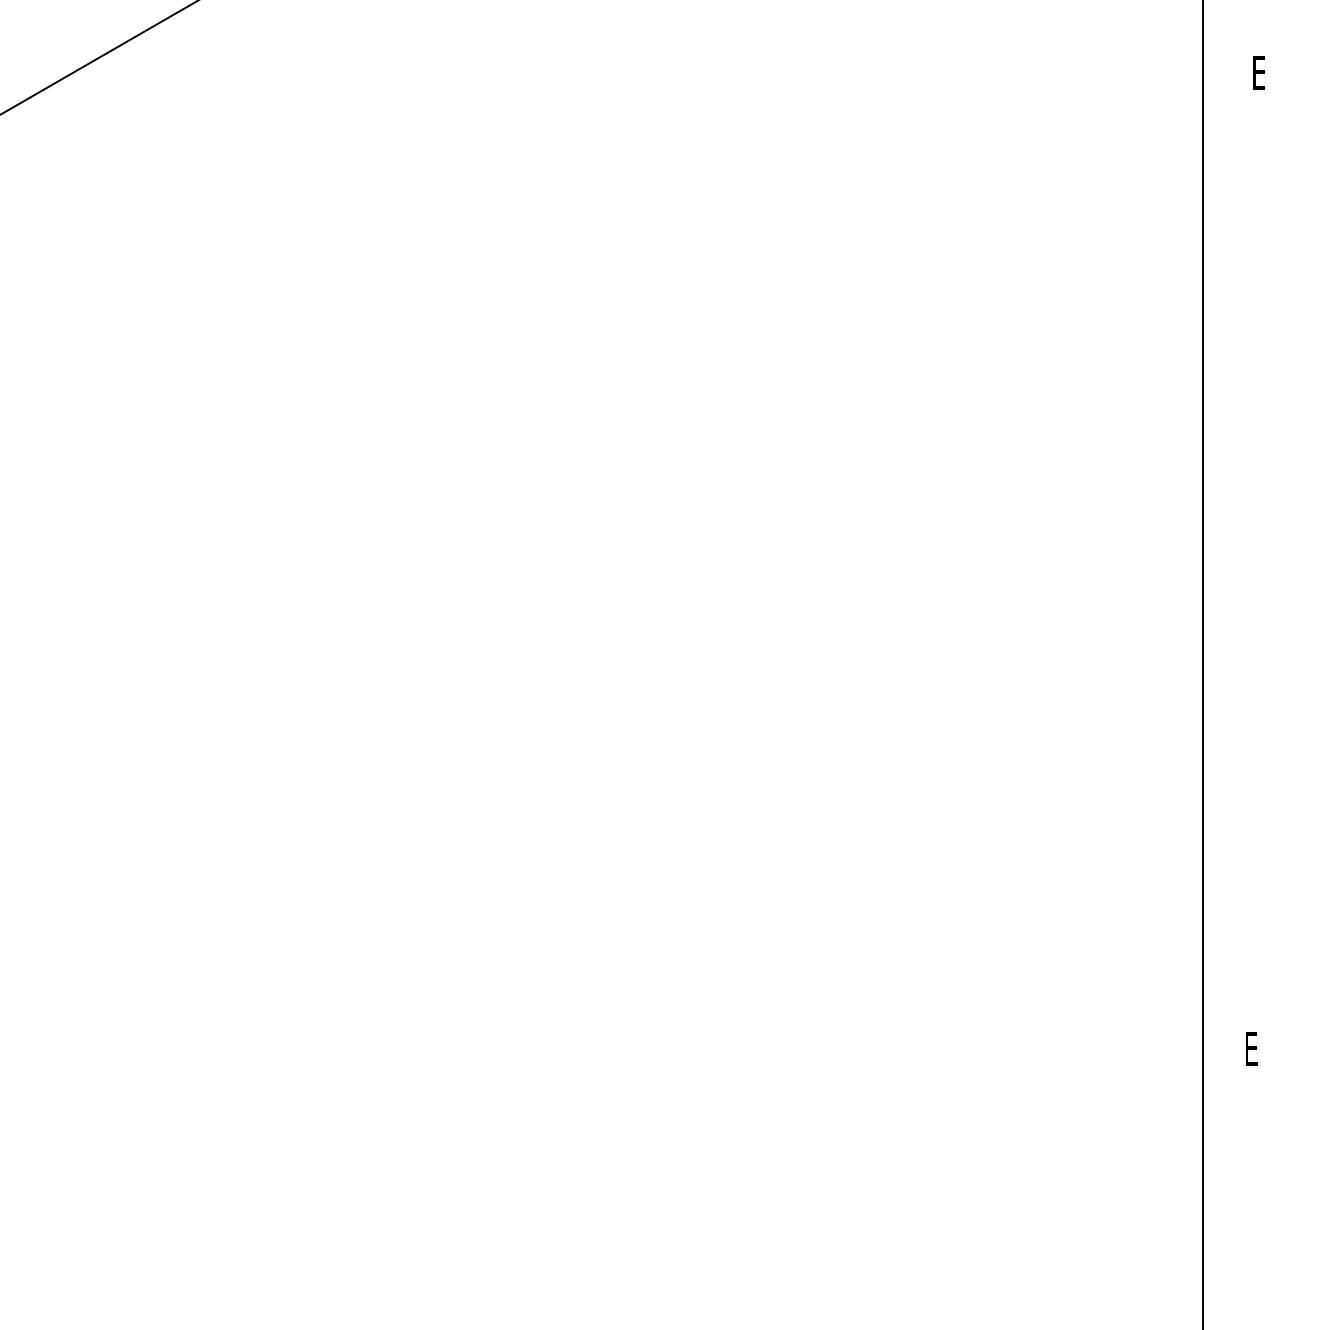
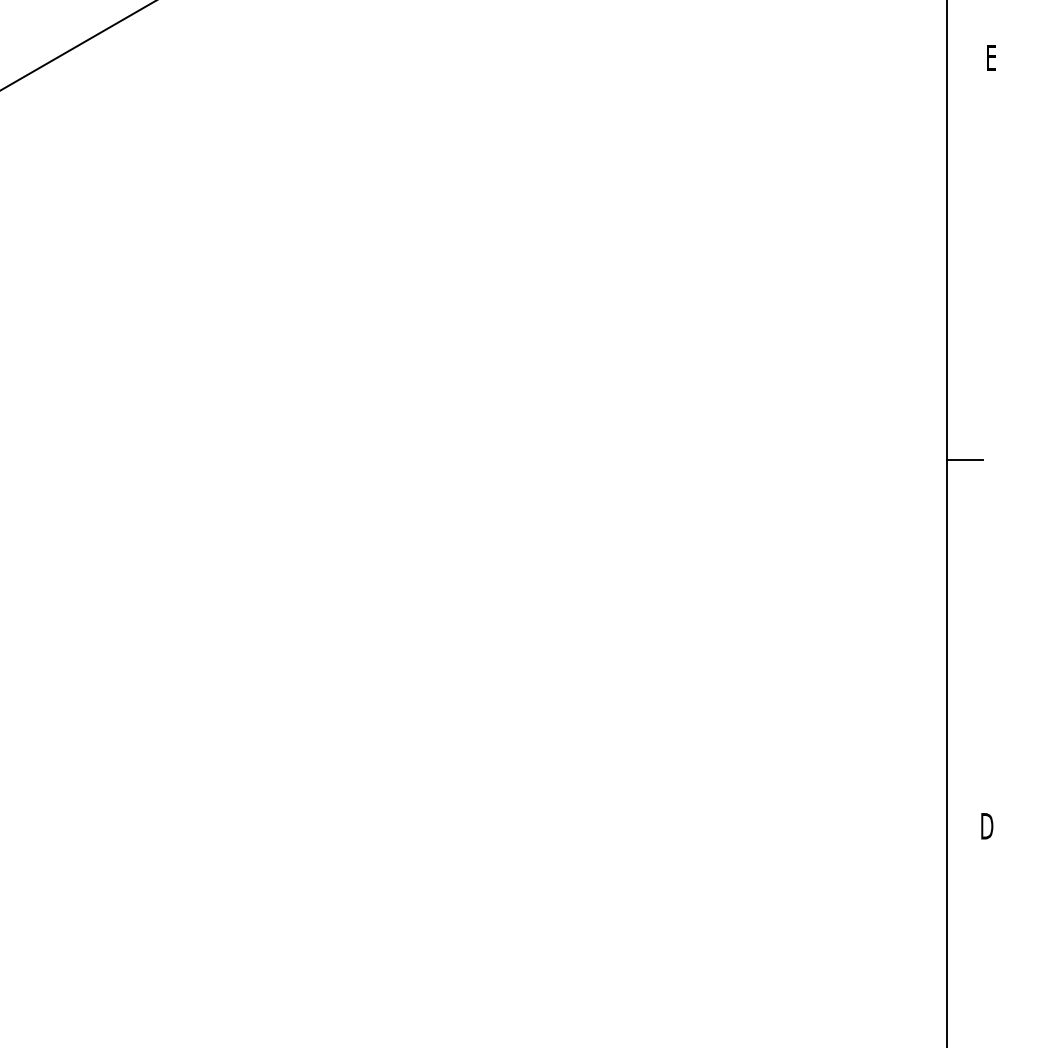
line: (1224, 583) -> (964, 459), added
text: (1253, 1048) -> (987, 826), E -> D

